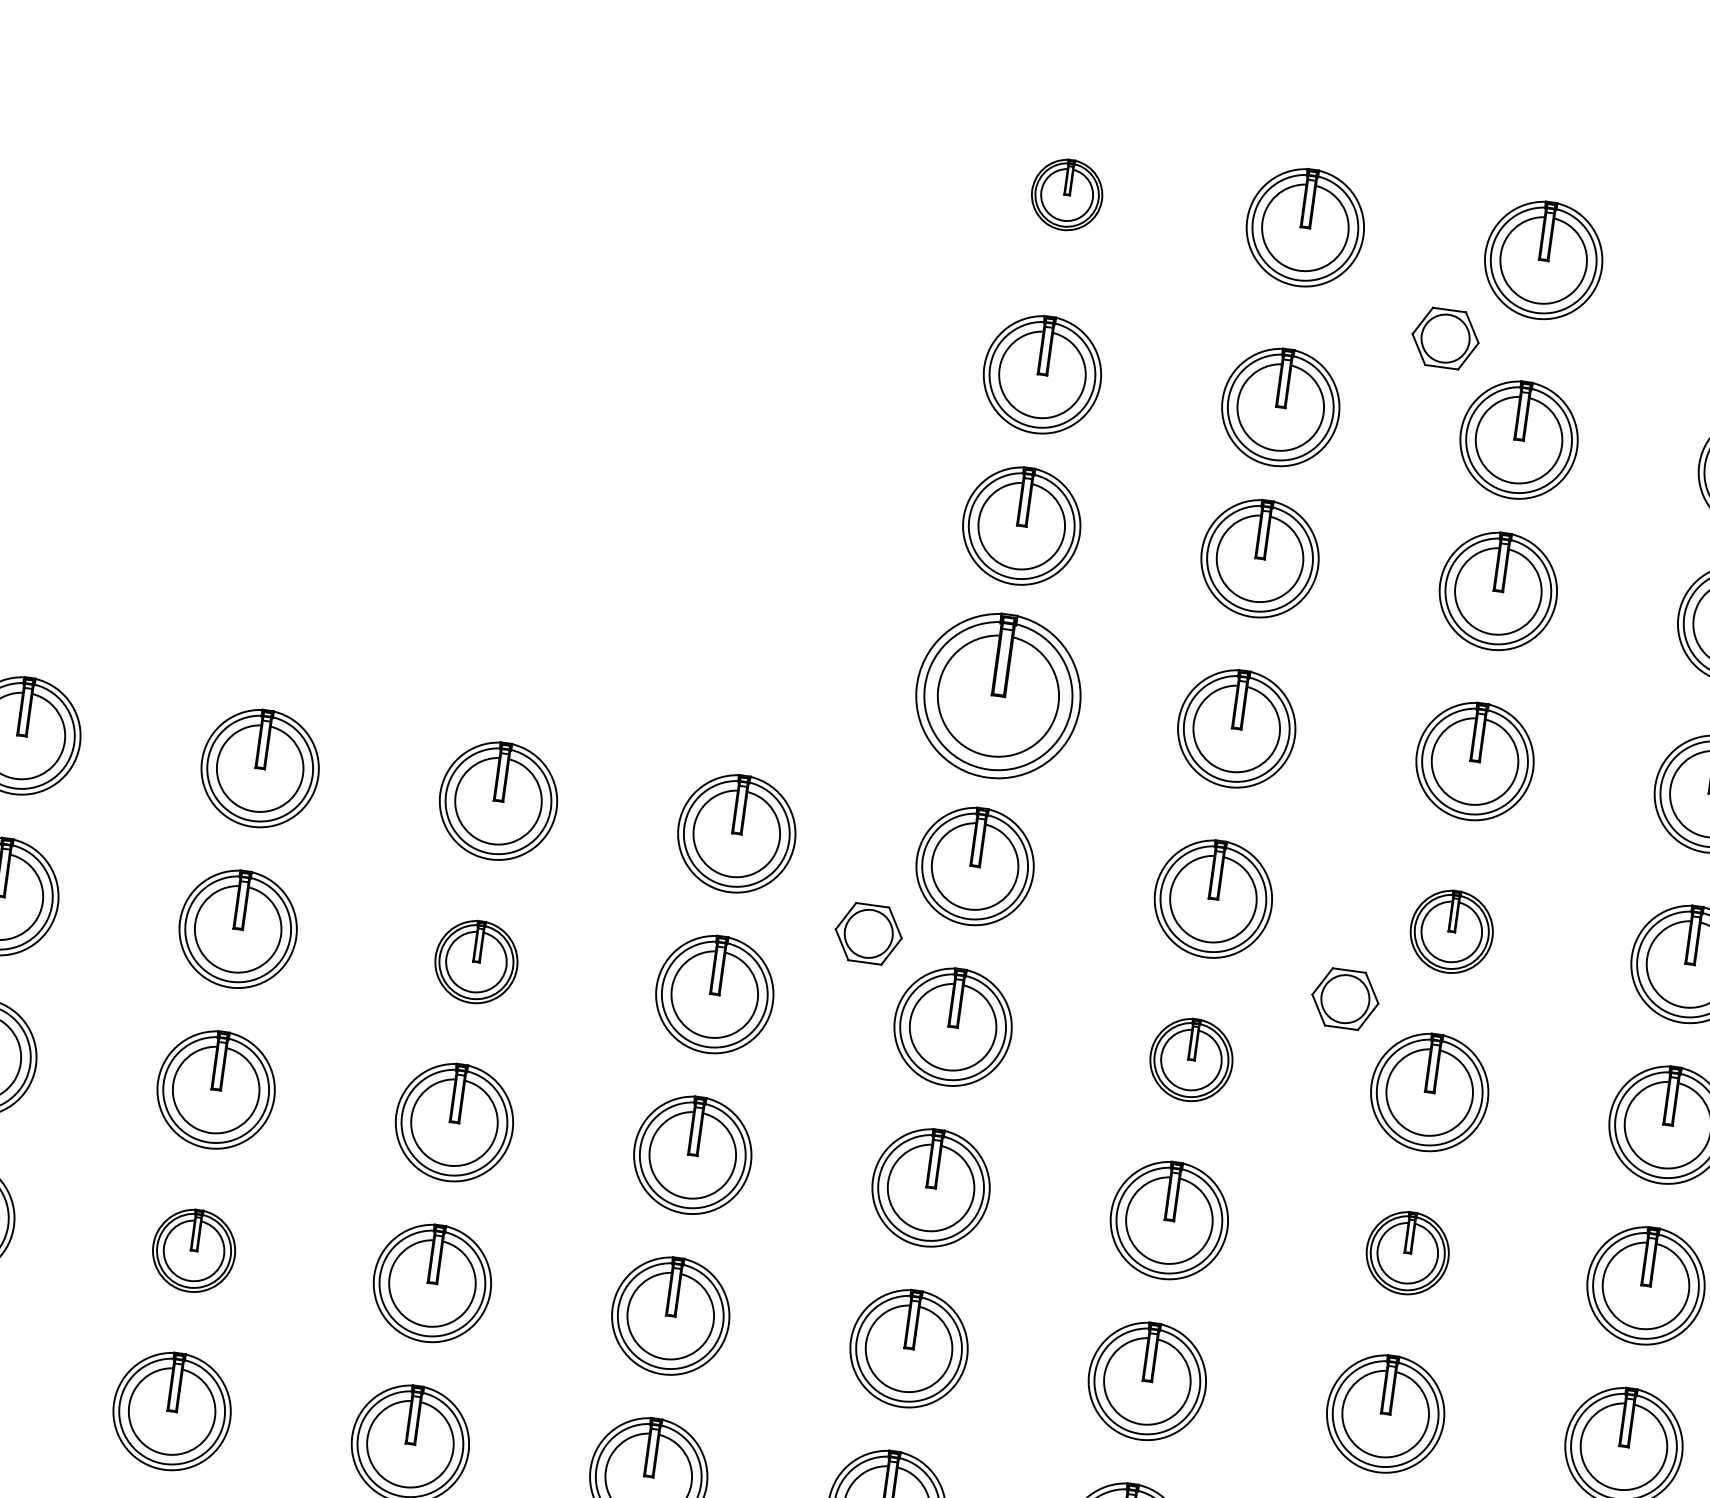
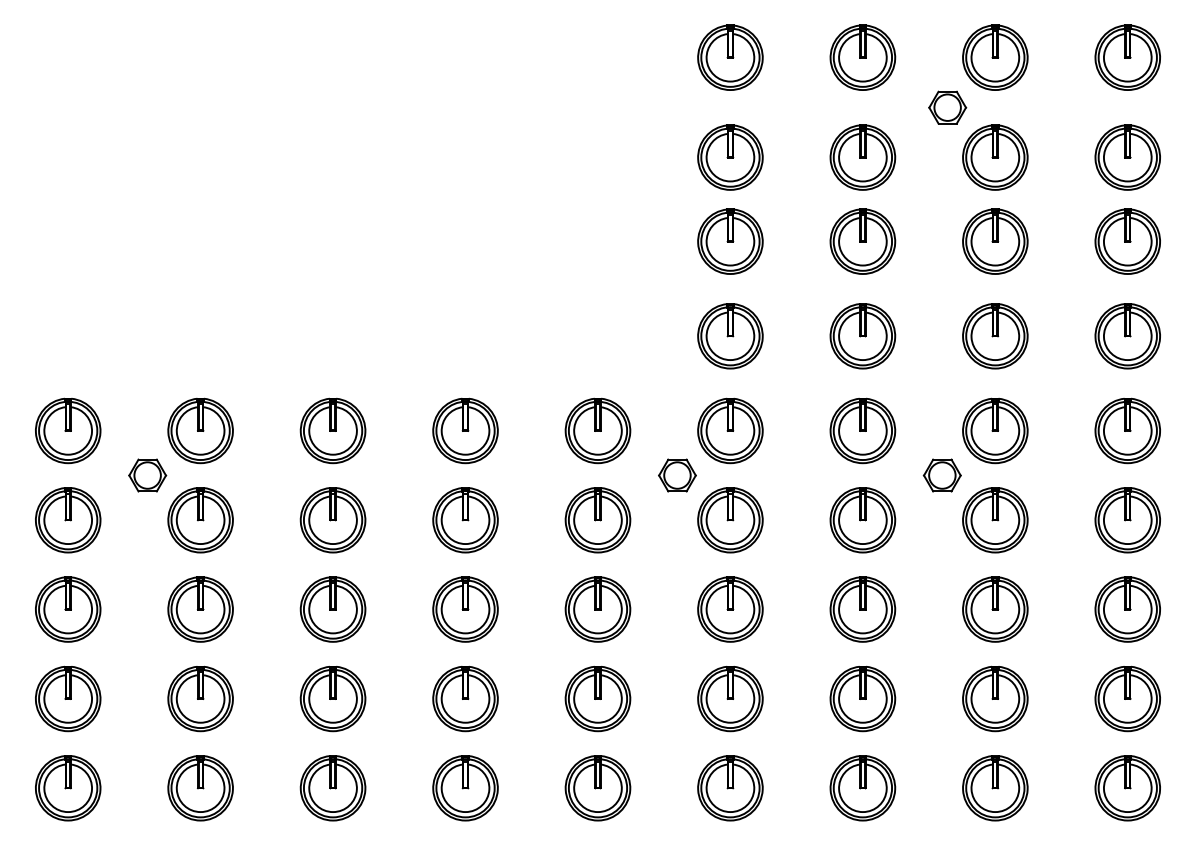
part: (1067, 194) -> (730, 57), size x1.67
part: (998, 696) -> (730, 336), size x0.71
part: (1452, 931) -> (995, 430), size x1.43
part: (476, 962) -> (465, 520), size x1.43
part: (1190, 1060) -> (862, 520), size x1.43
part: (193, 1249) -> (332, 698), size x1.43
part: (1407, 1253) -> (995, 609), size x1.43

